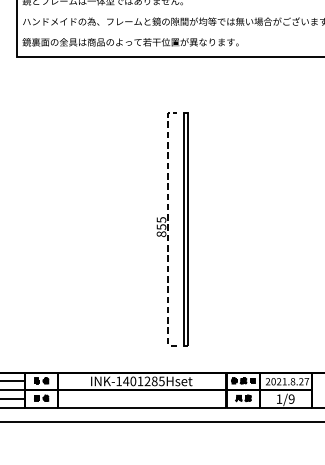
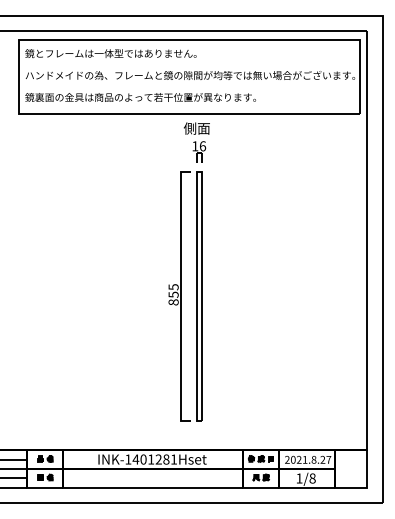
part: (182, 84) -> (196, 142), added
line: (167, 228) -> (180, 296), dashed -> solid
text: (161, 381) -> (173, 459), INK-1401285Hset -> INK-1401281Hset
text: (291, 399) -> (312, 478), 1/9 -> 1/8

